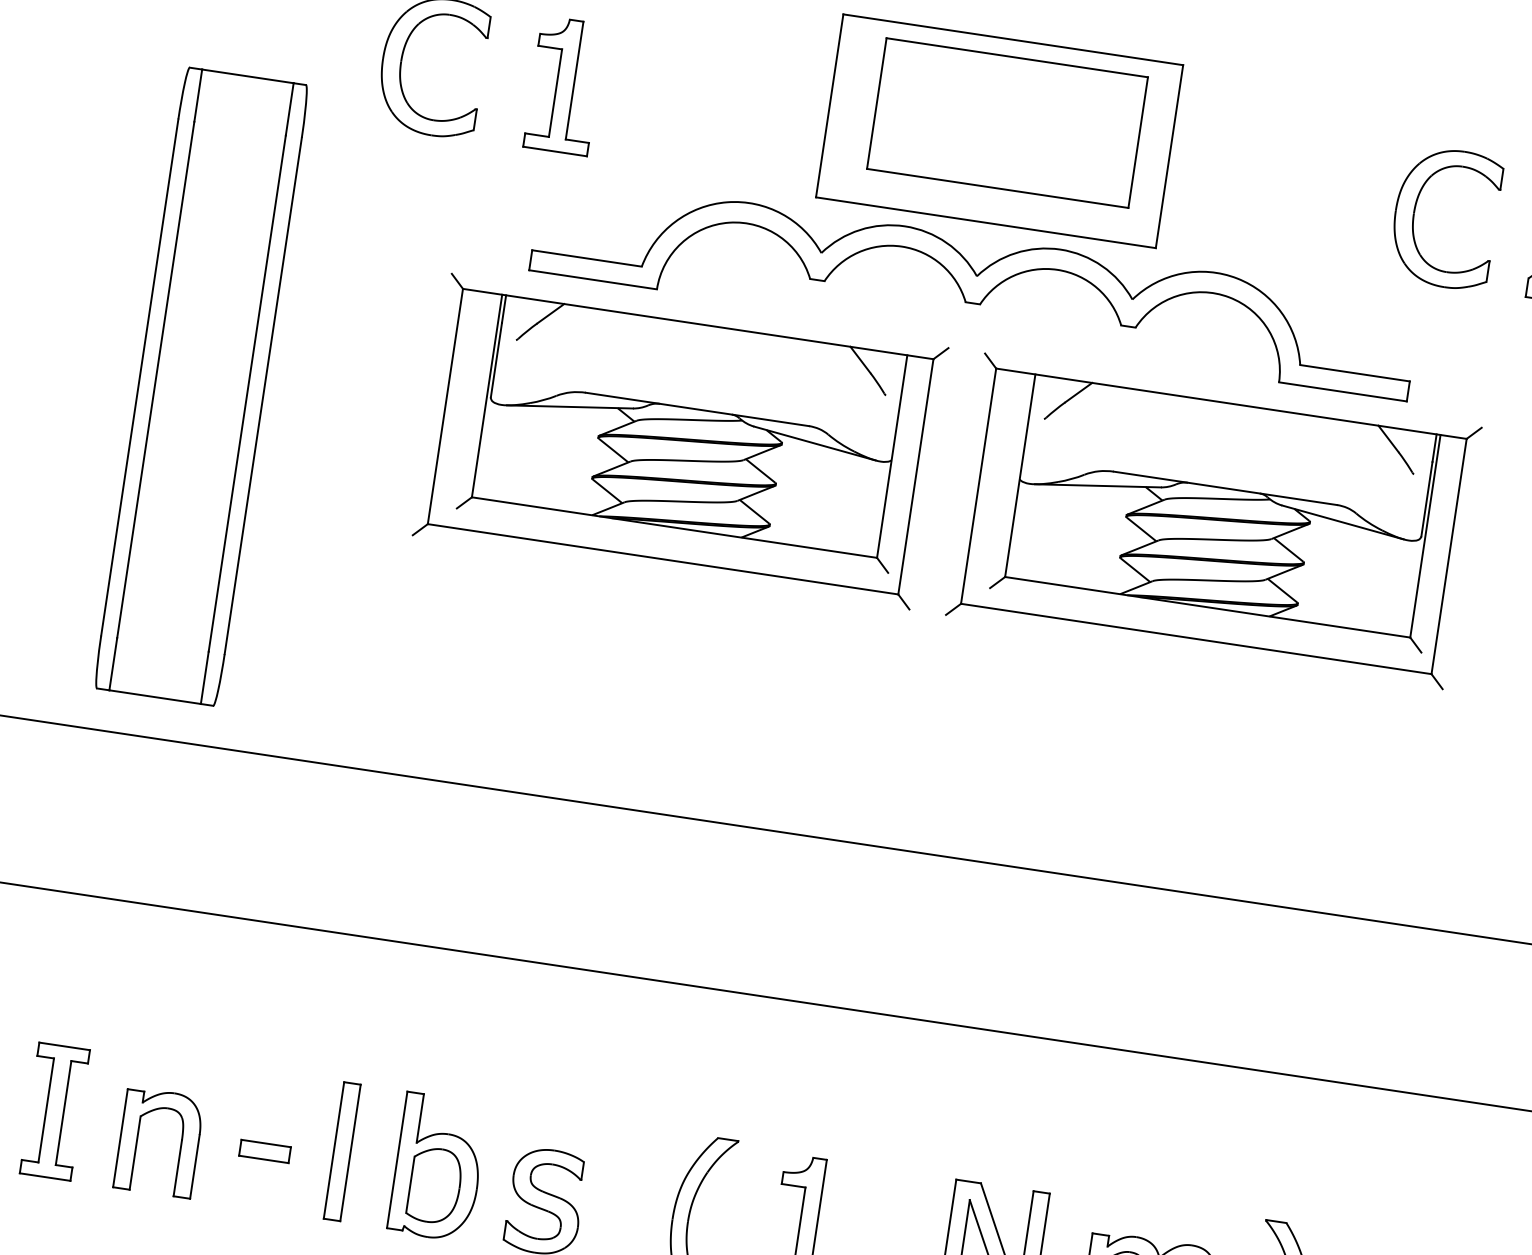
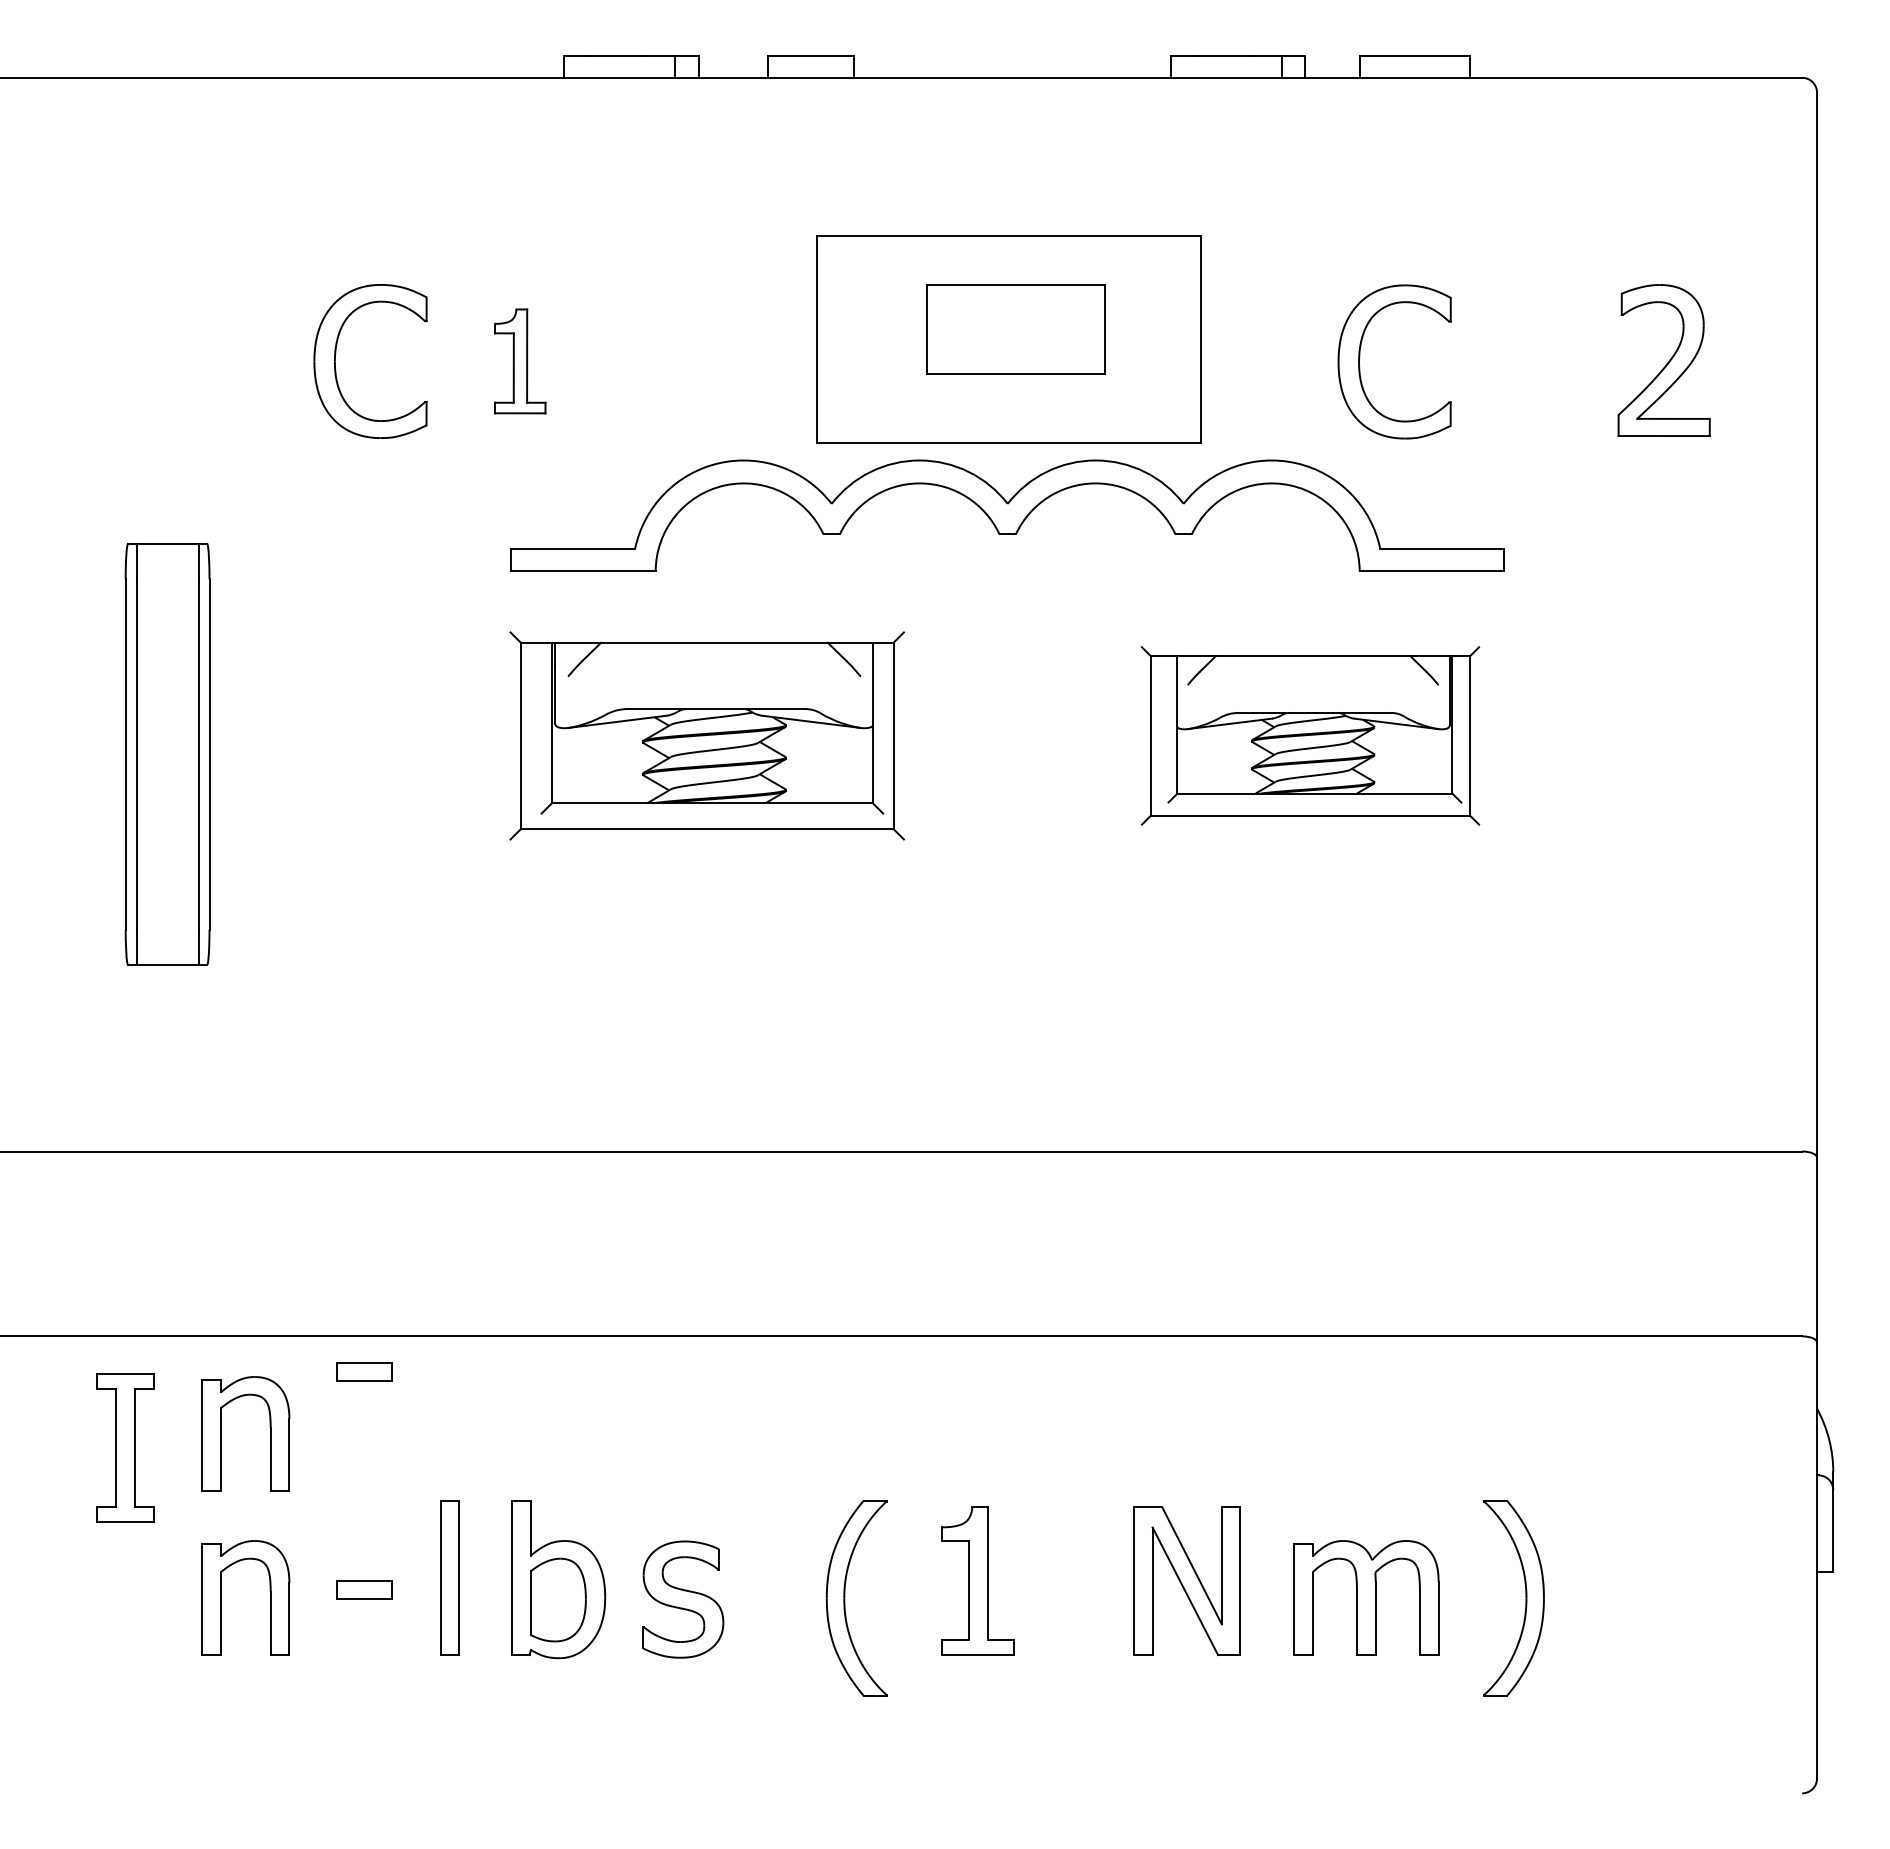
part: (565, 86) -> (520, 361), size x0.7
part: (1006, 122) -> (1015, 328), size x0.6
part: (1415, 209) -> (1360, 357), moved
part: (201, 386) -> (167, 754), size x0.6
part: (681, 441) -> (707, 735), size x0.7
part: (1213, 520) -> (1310, 735), size x0.6
part: (293, 958) -> (364, 1371), added
part: (159, 993) -> (221, 1433), added
part: (55, 1111) -> (125, 1447), moved

